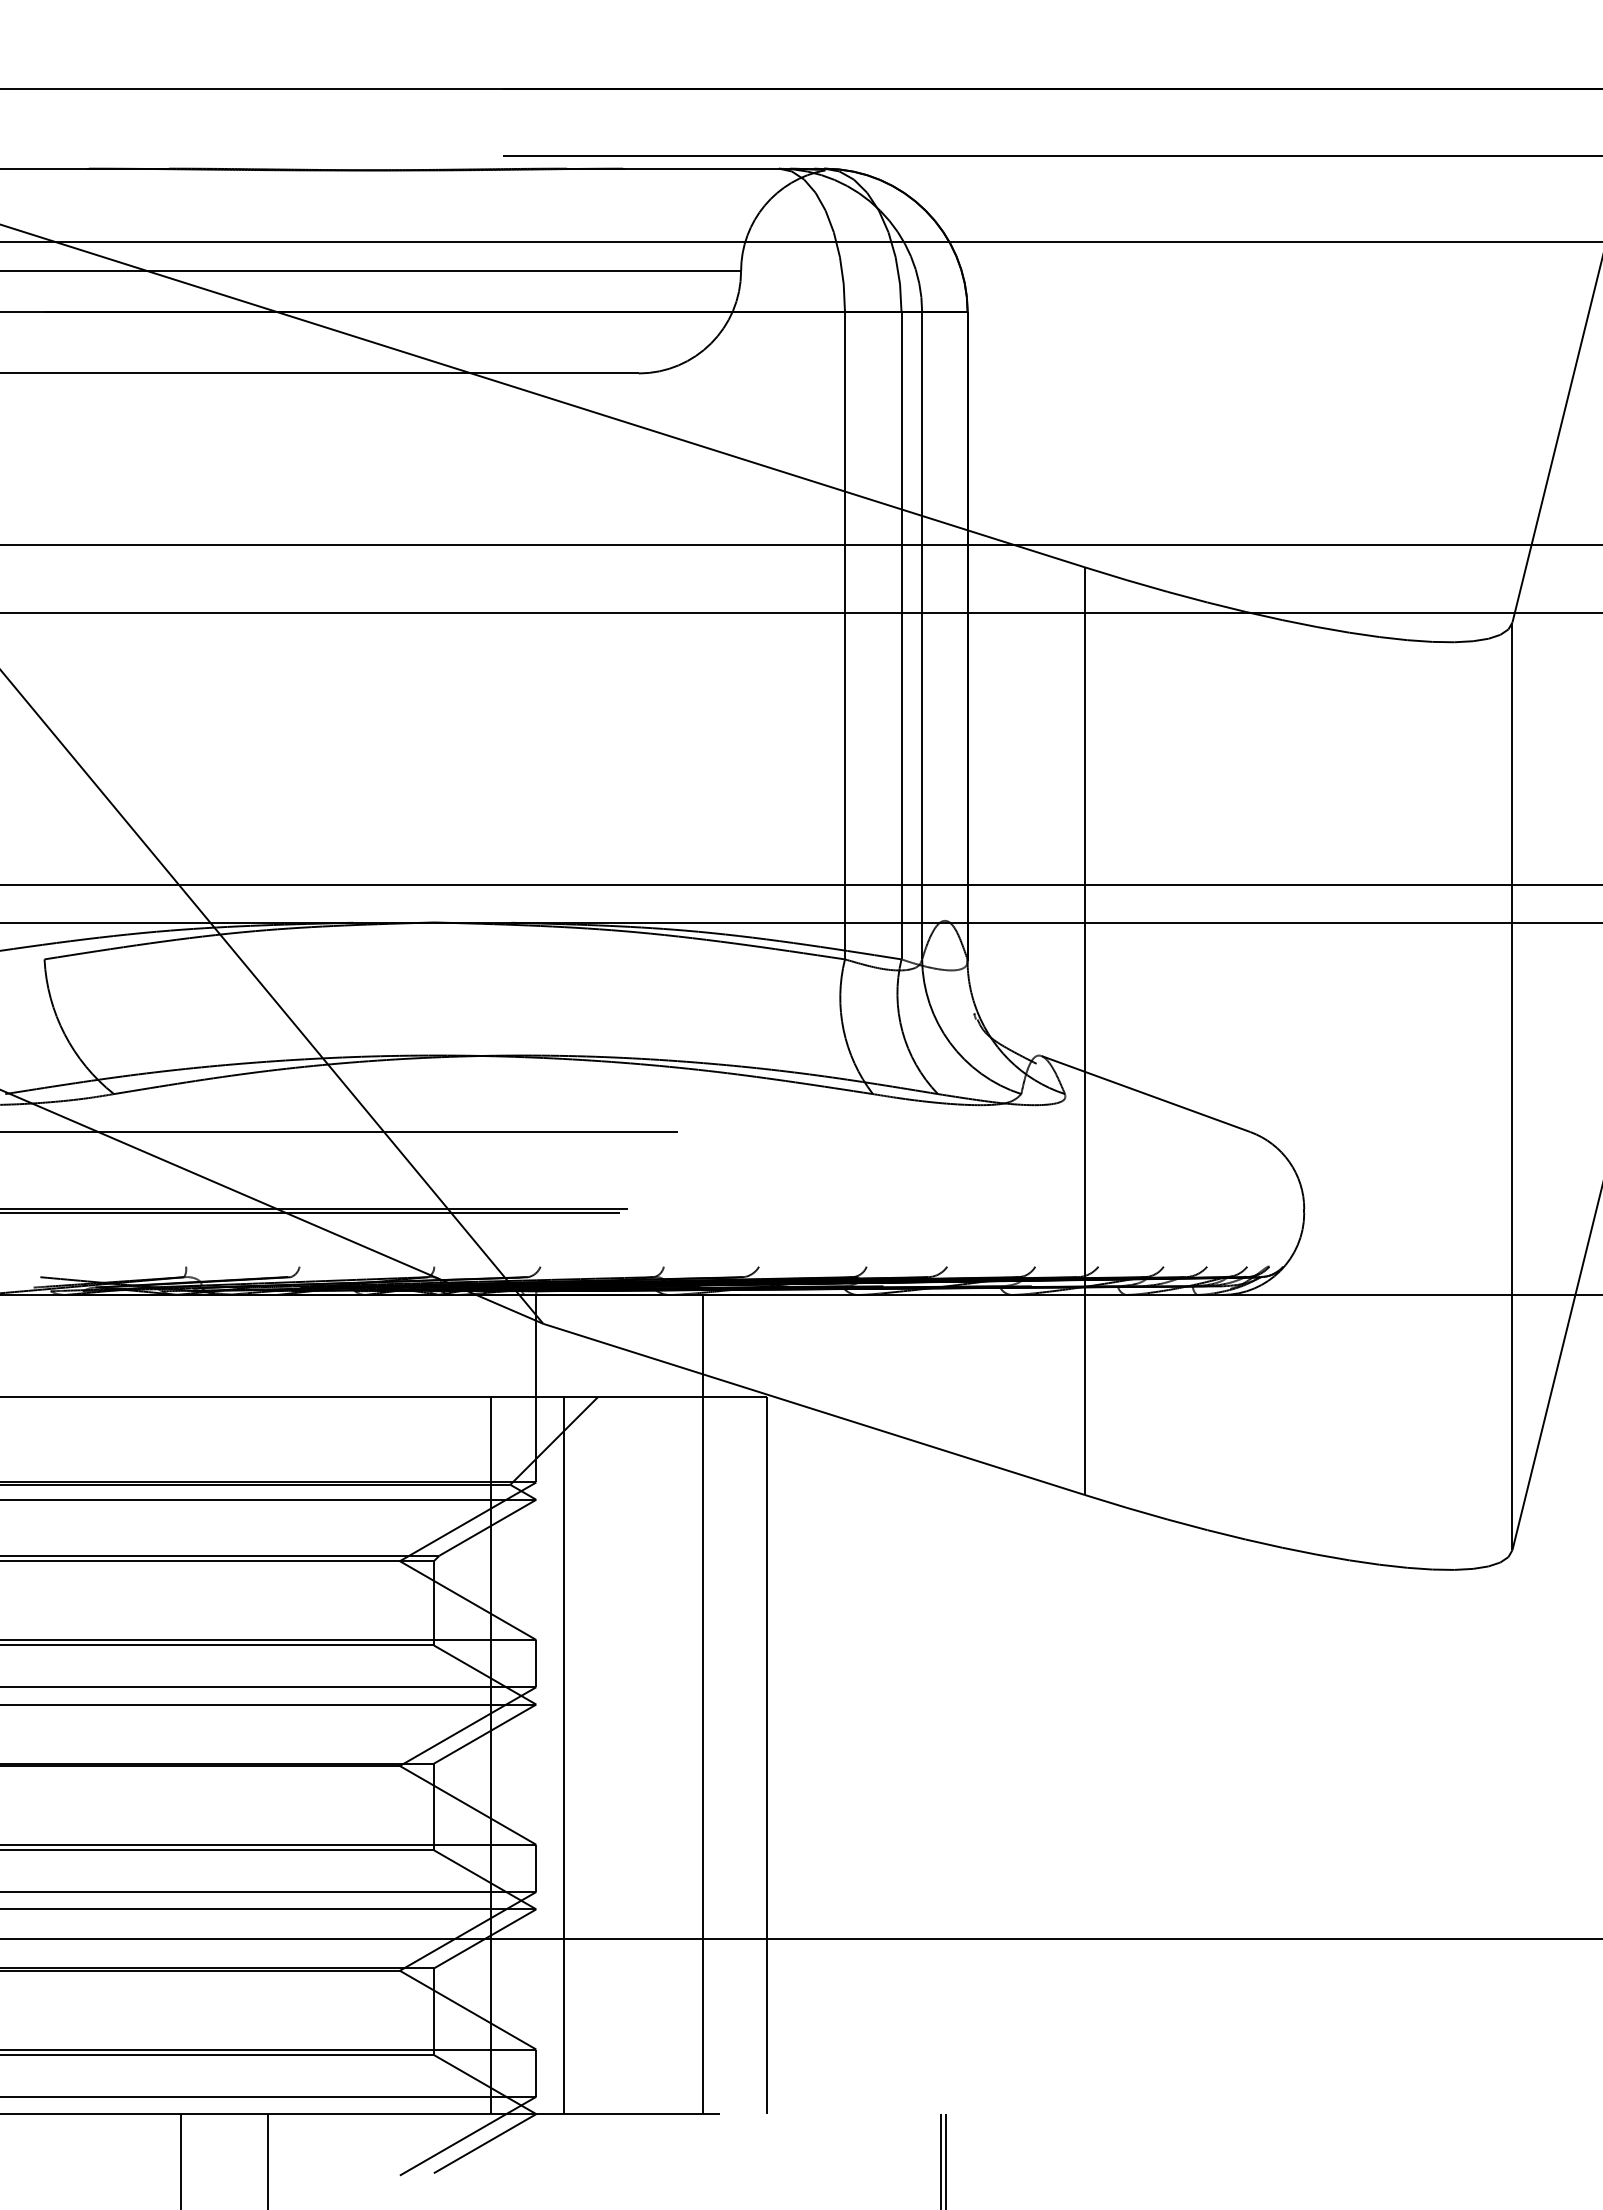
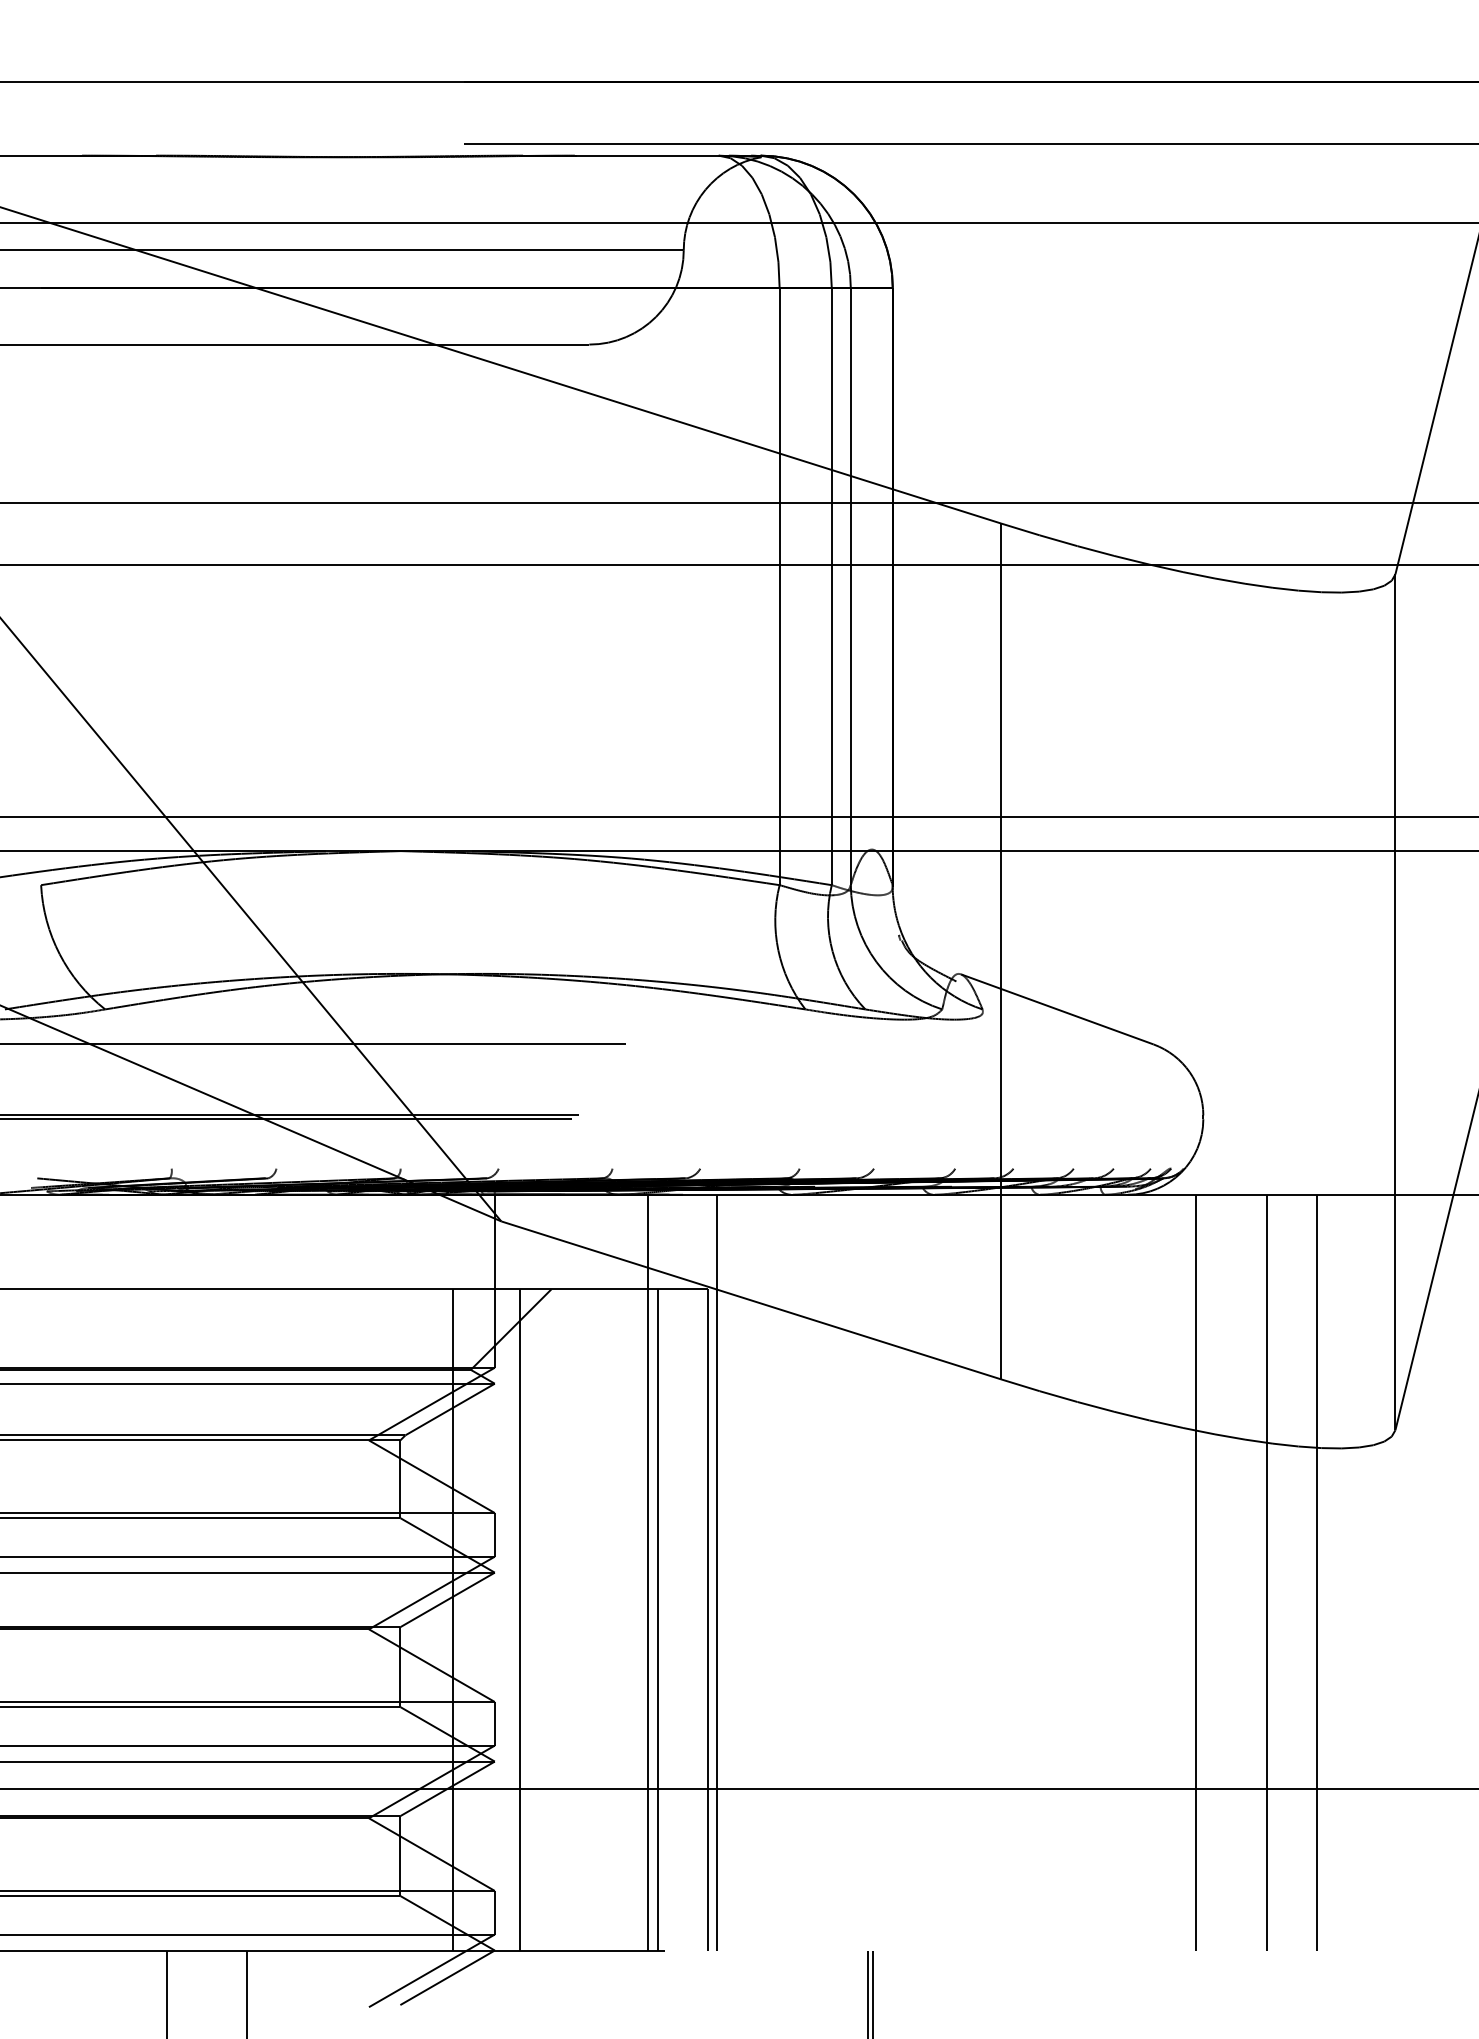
line: (776, 1704) -> (716, 1572), added
line: (1296, 1704) -> (1196, 1572), added
line: (1373, 1704) -> (1267, 1572), added
line: (1427, 1704) -> (1317, 1572), added
line: (713, 1755) -> (658, 1619), added

